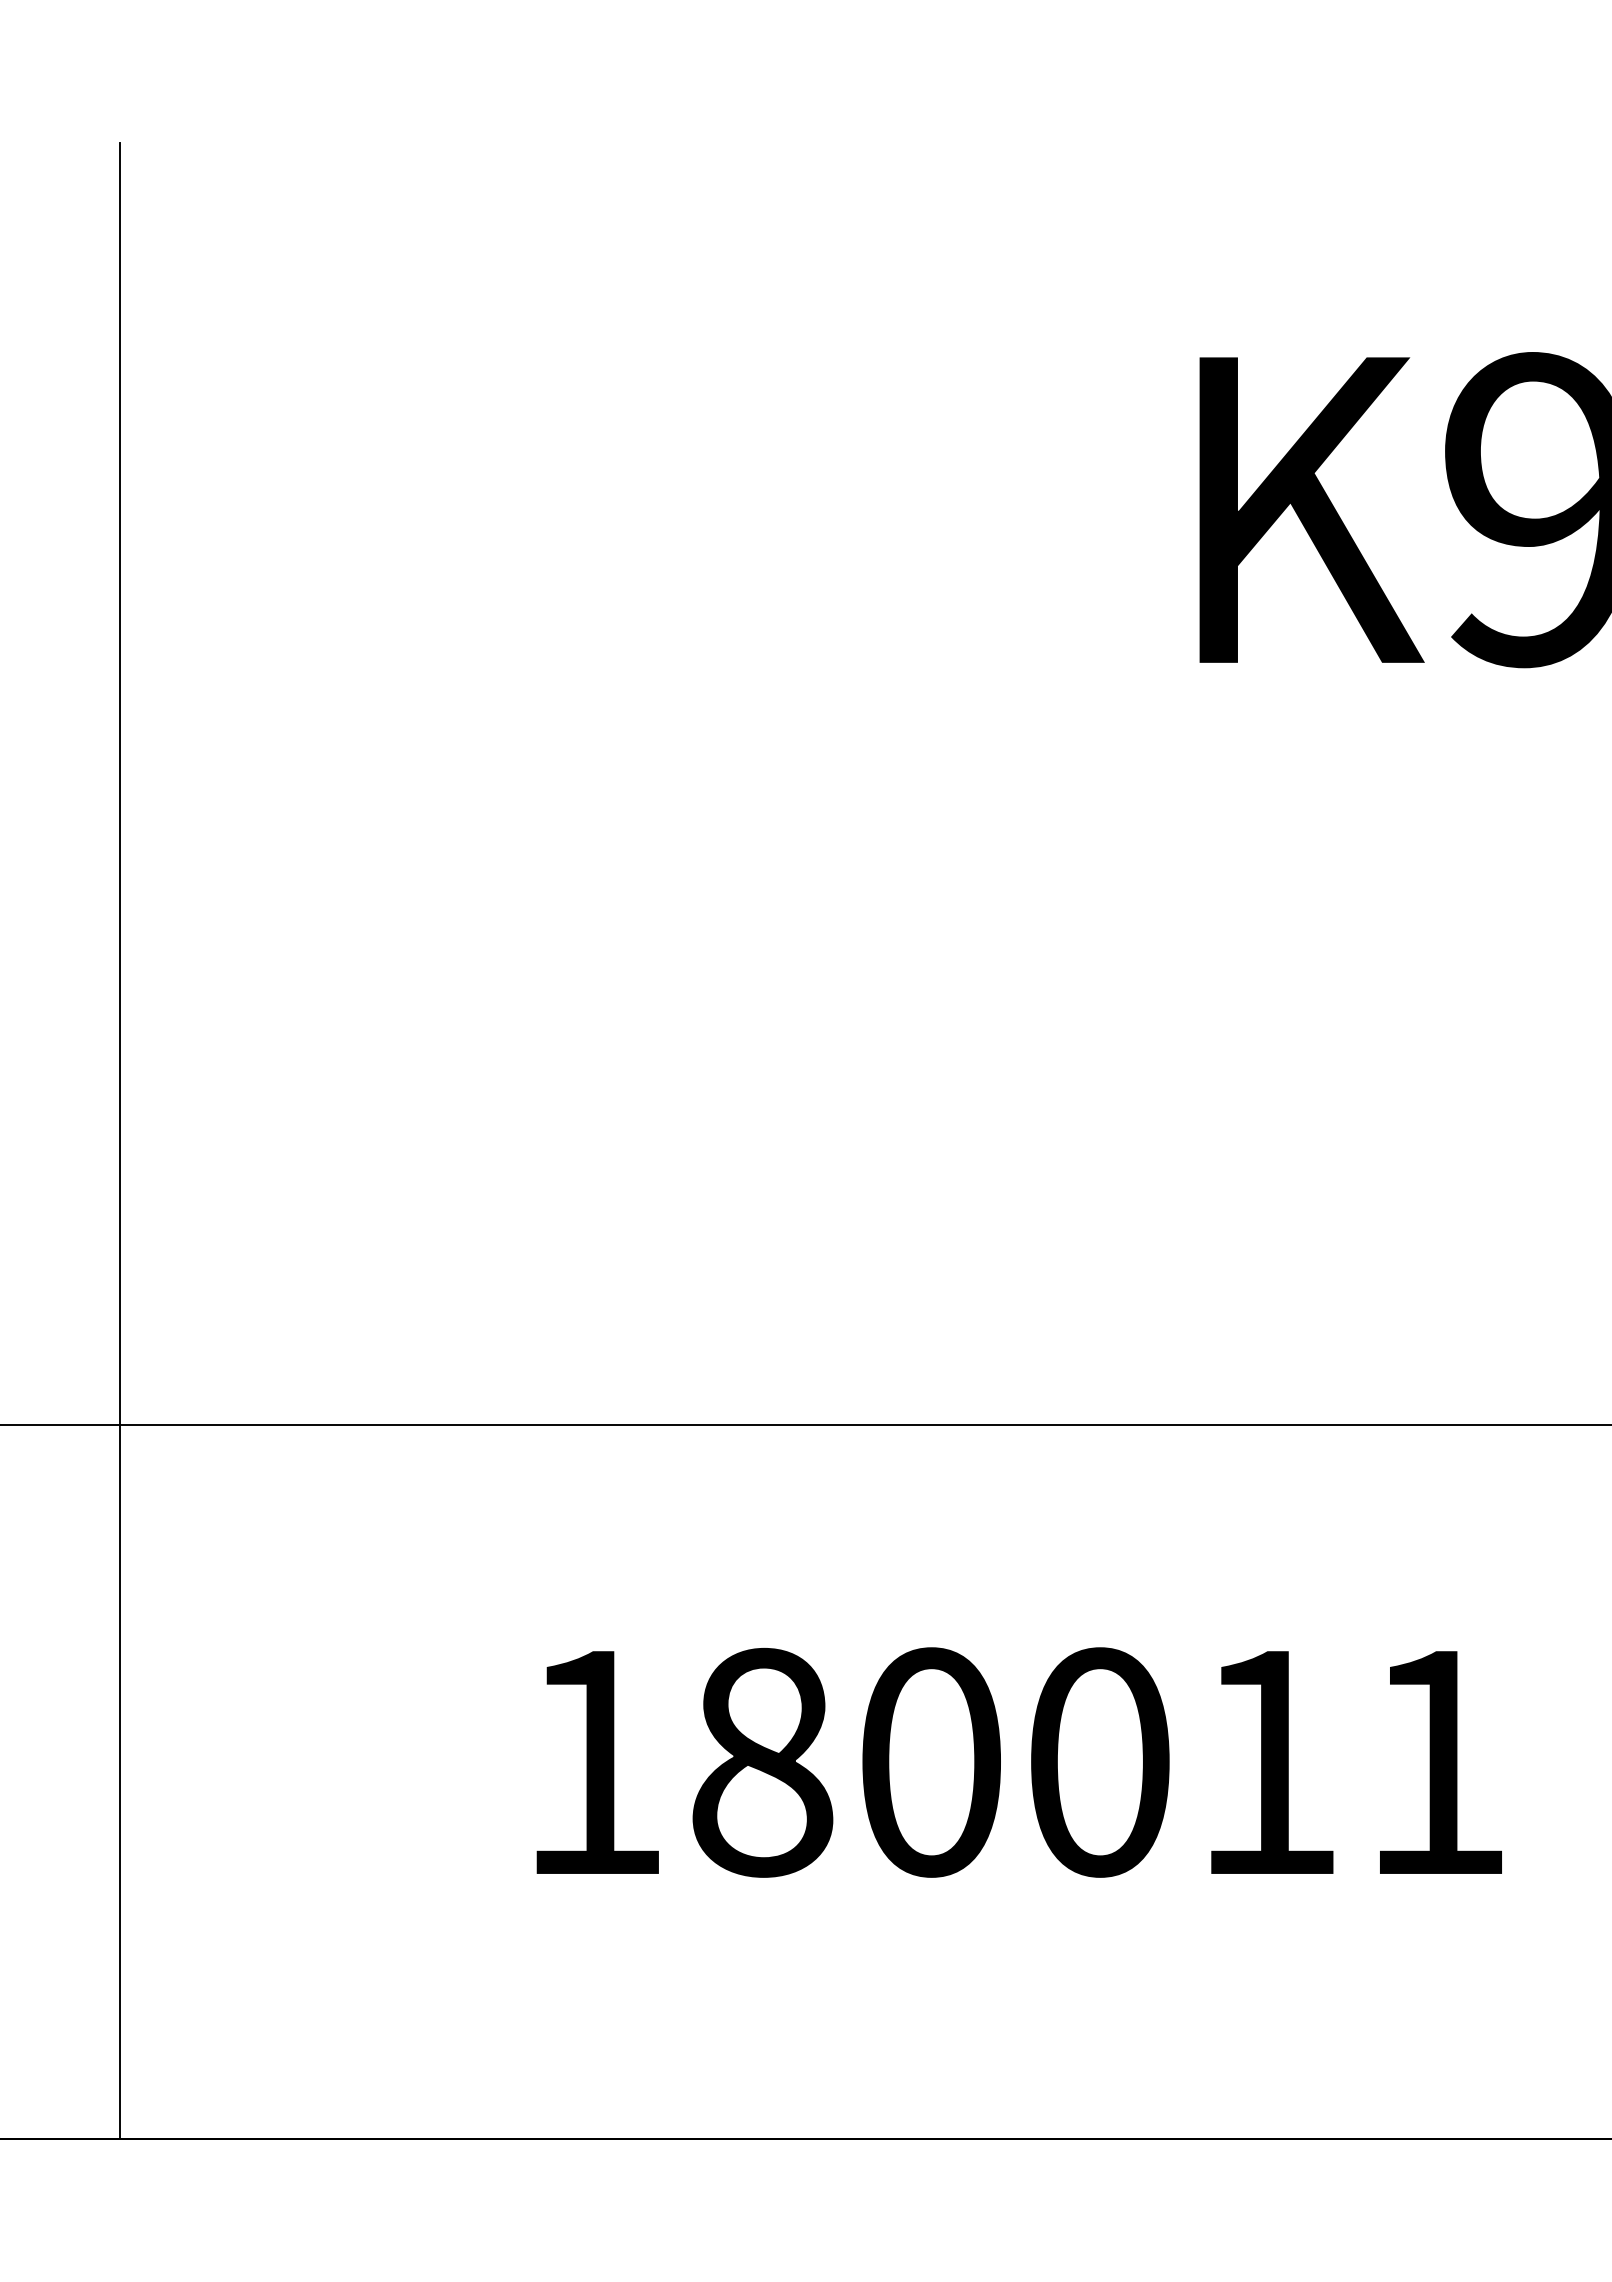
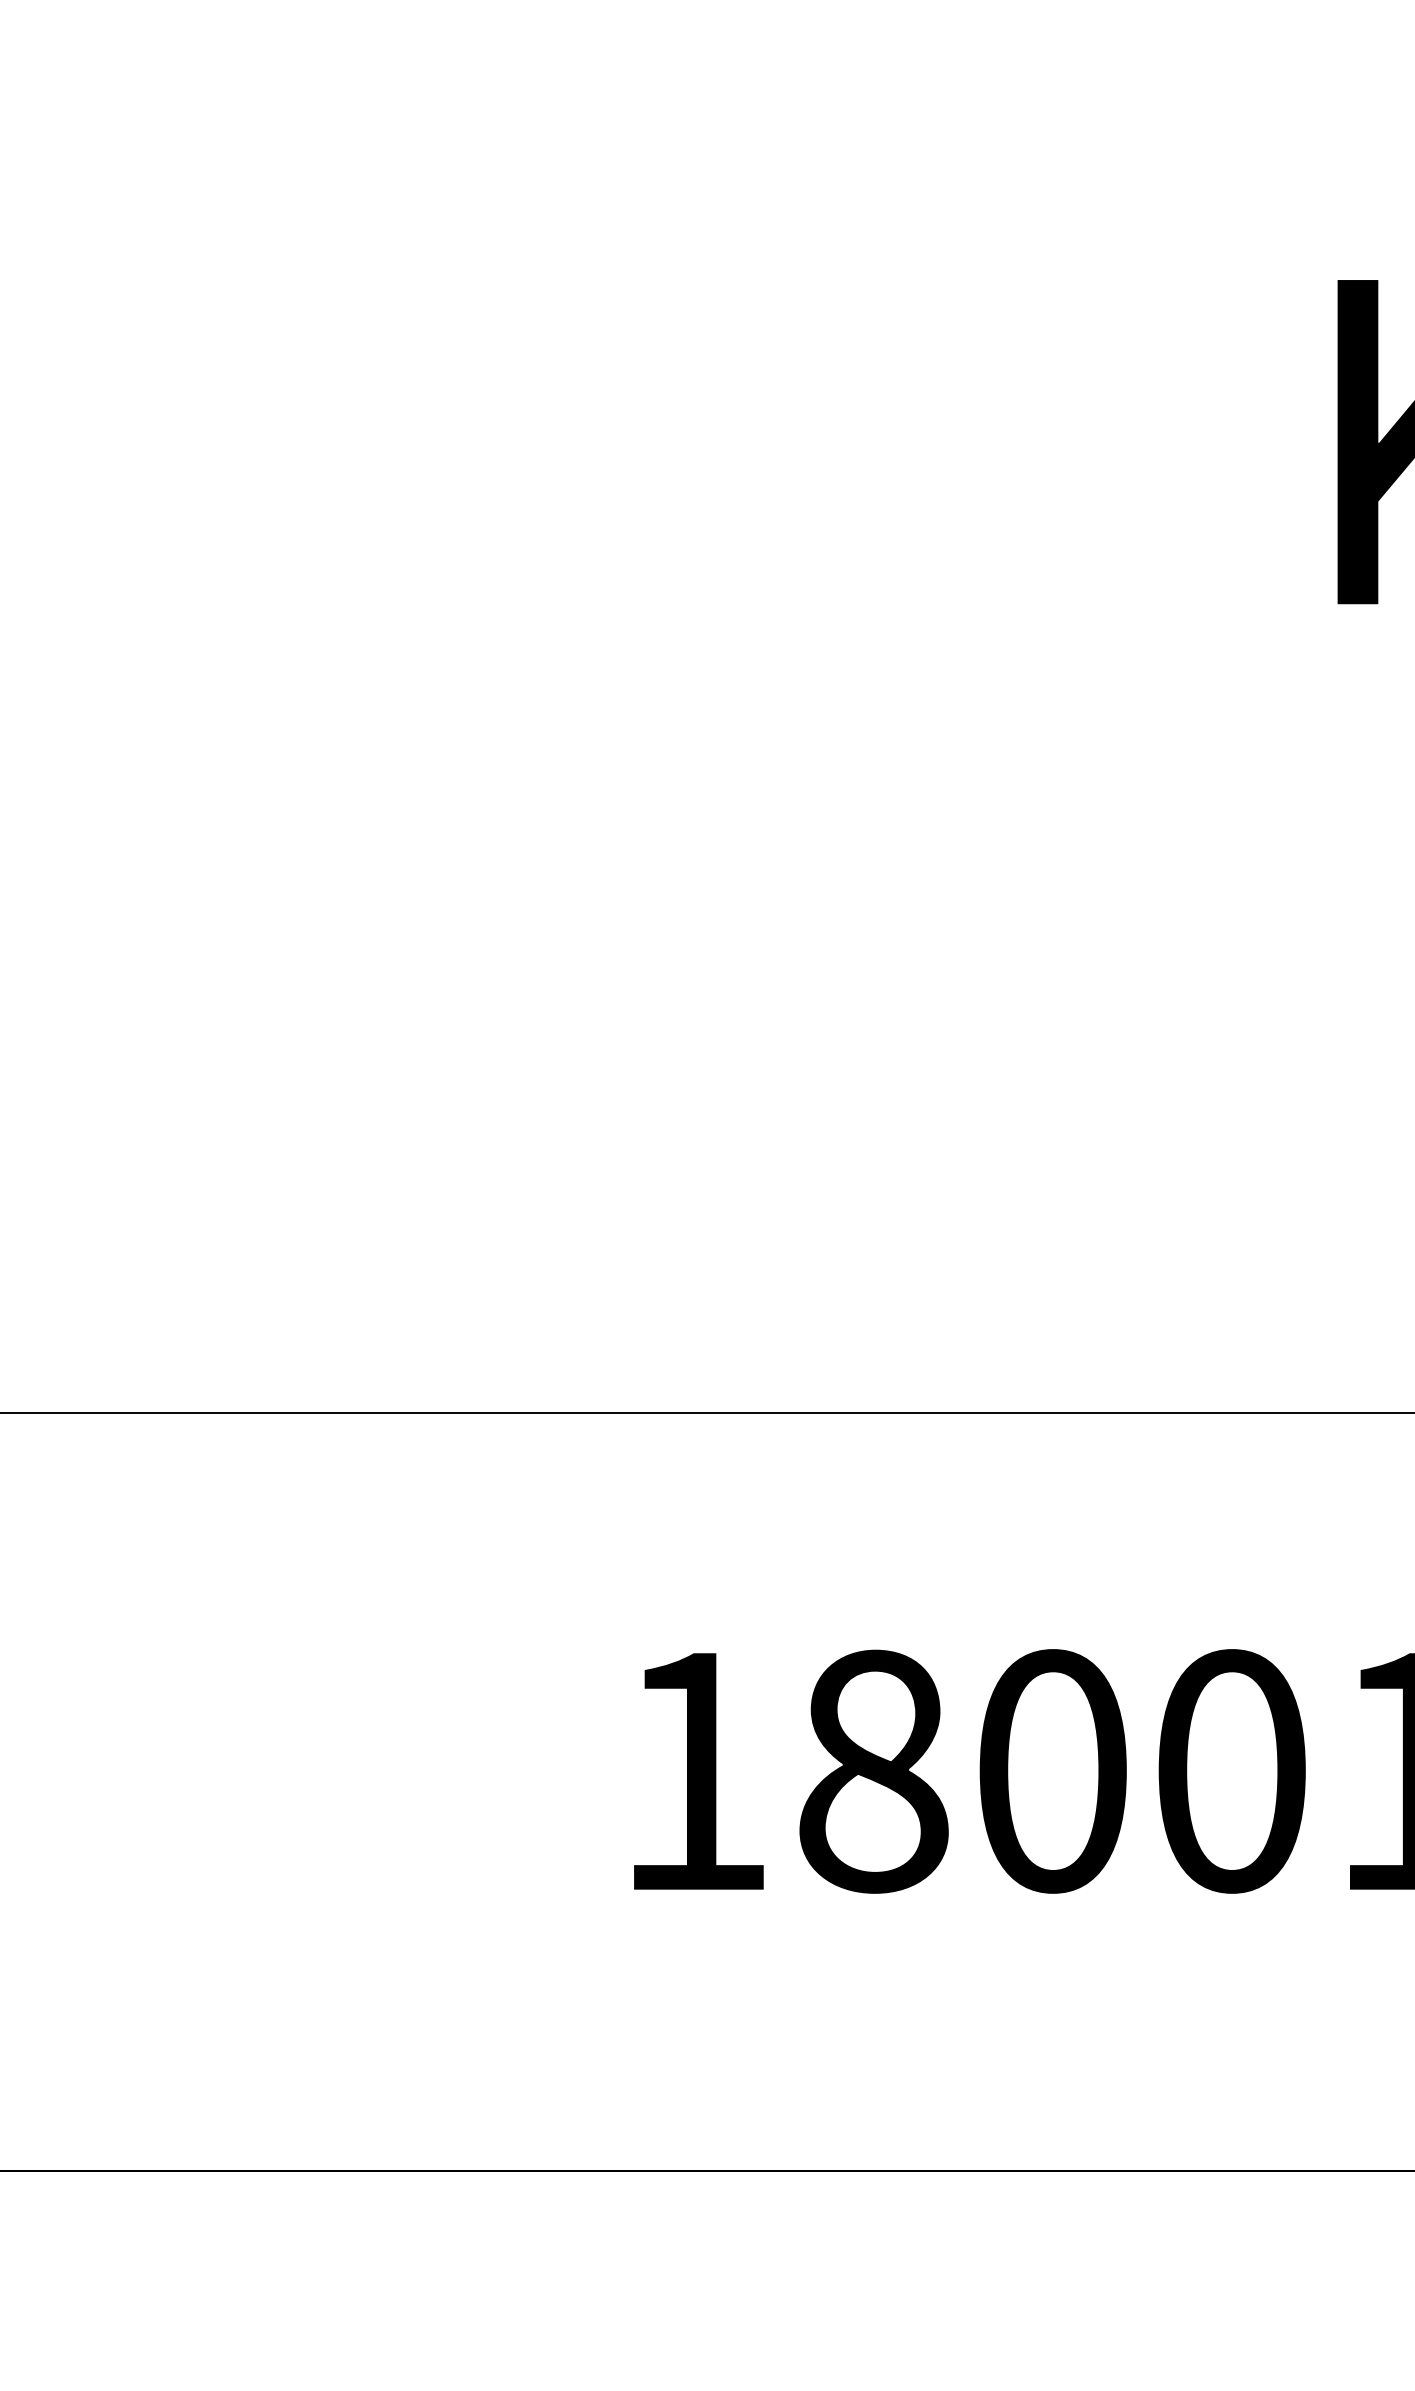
line: (119, 1140) -> (191, 1111), removed

